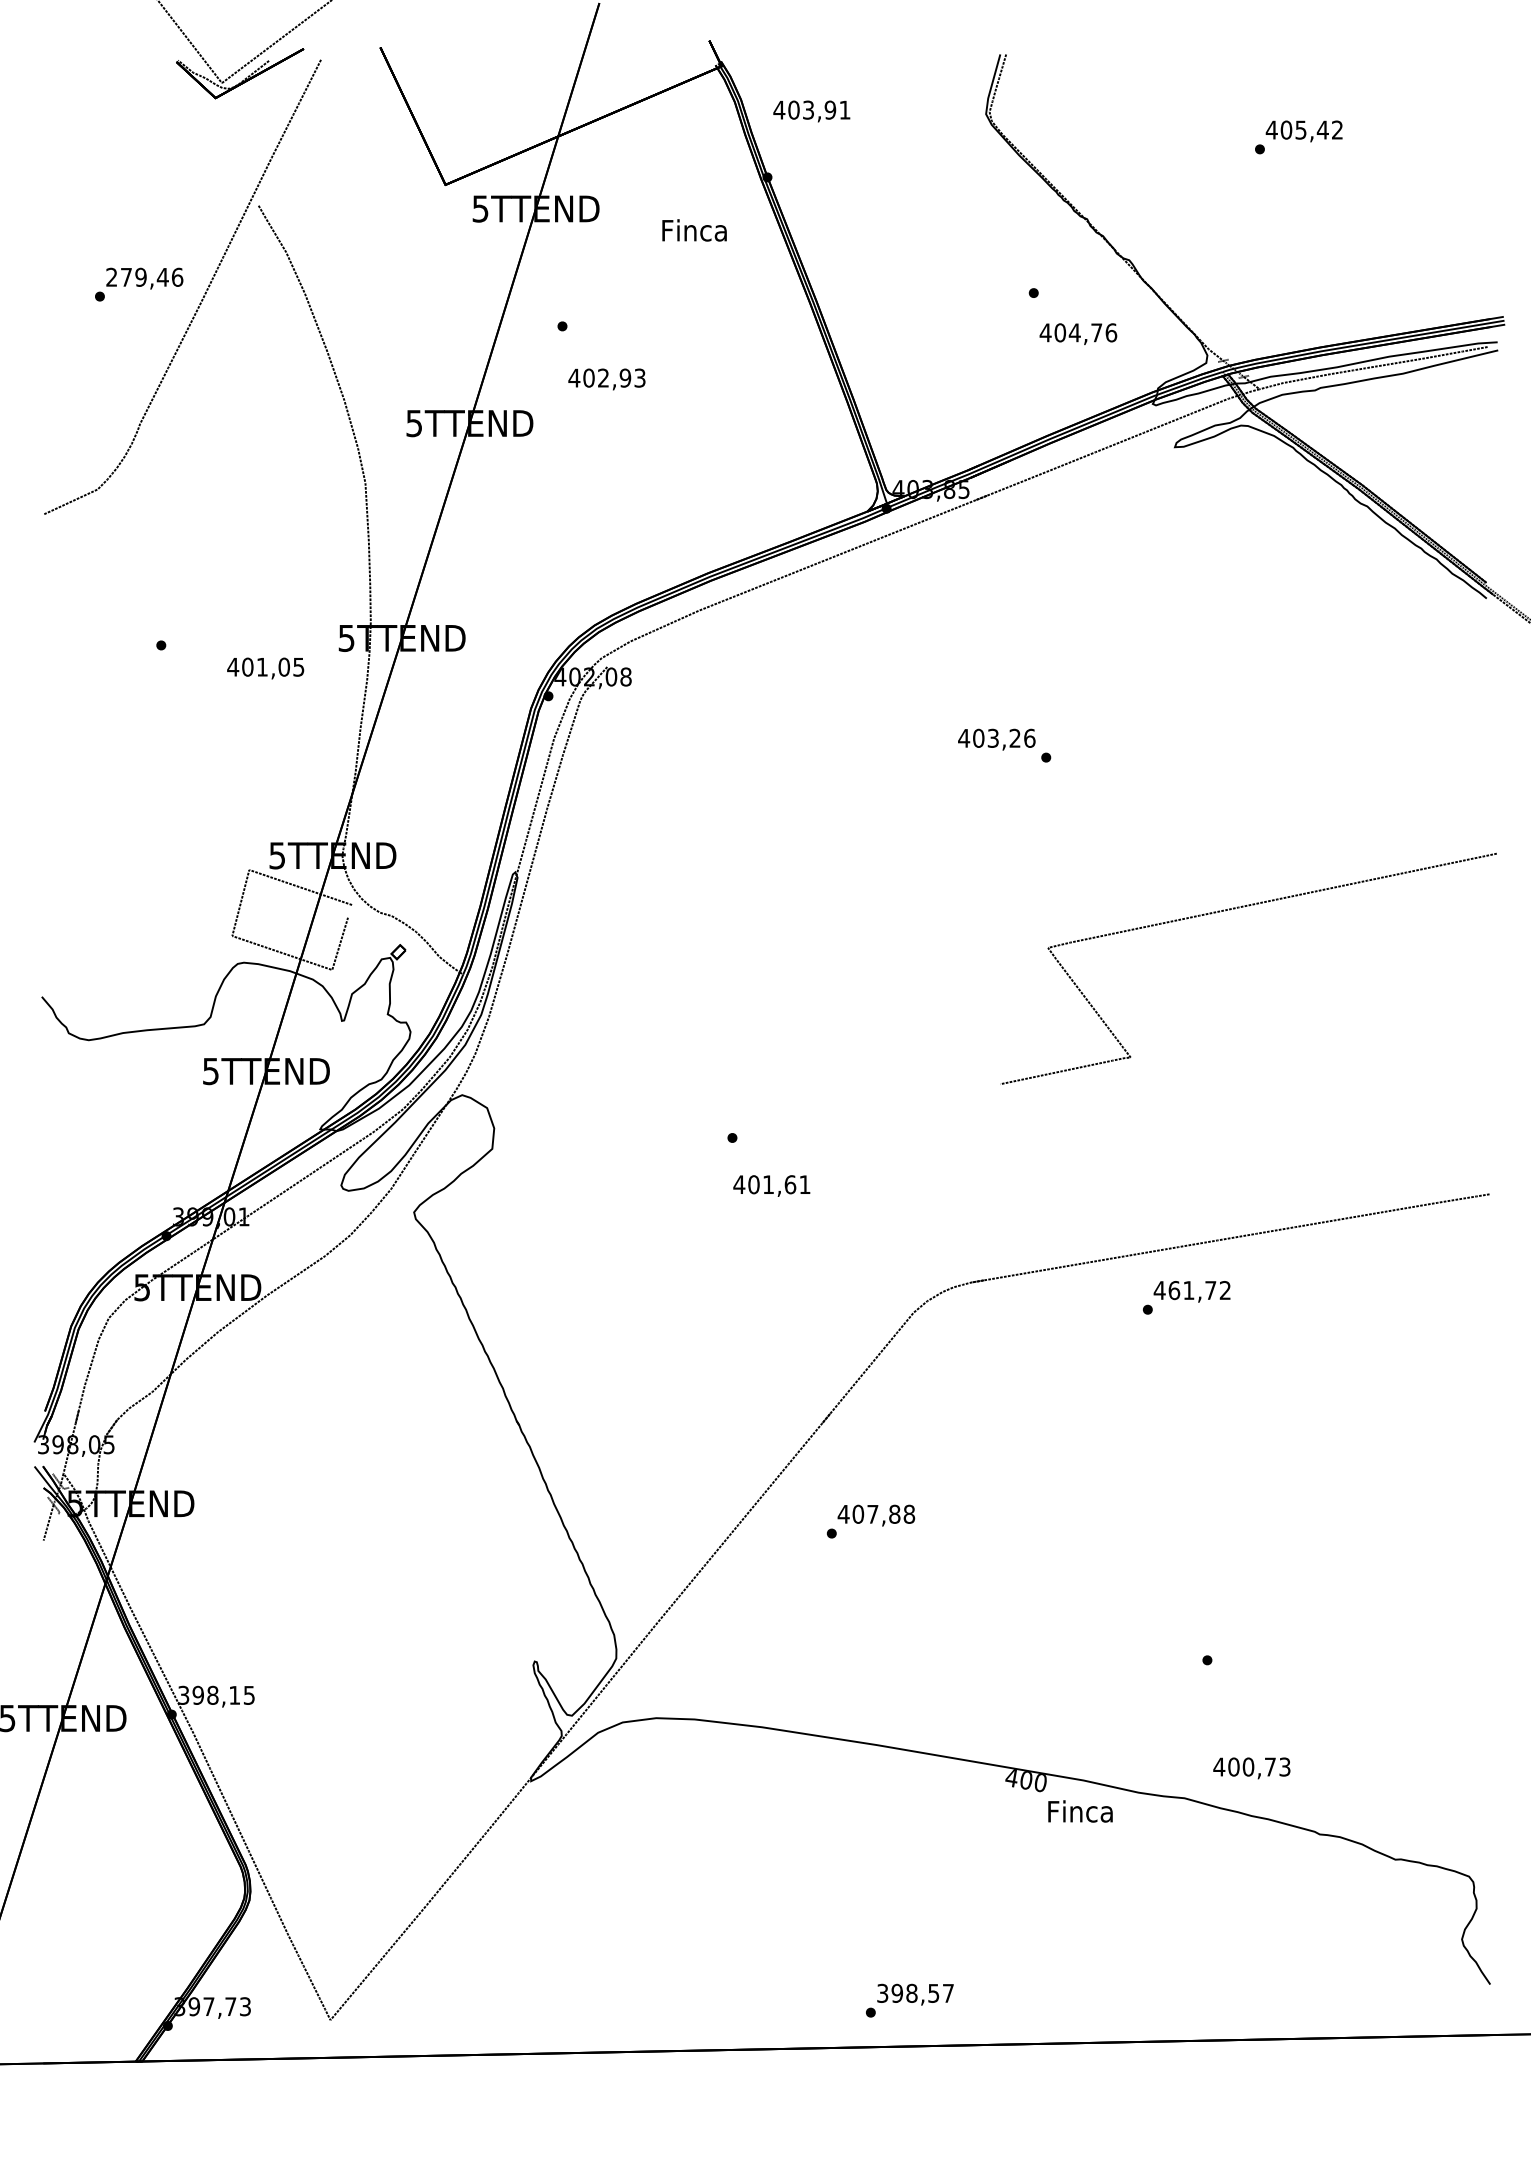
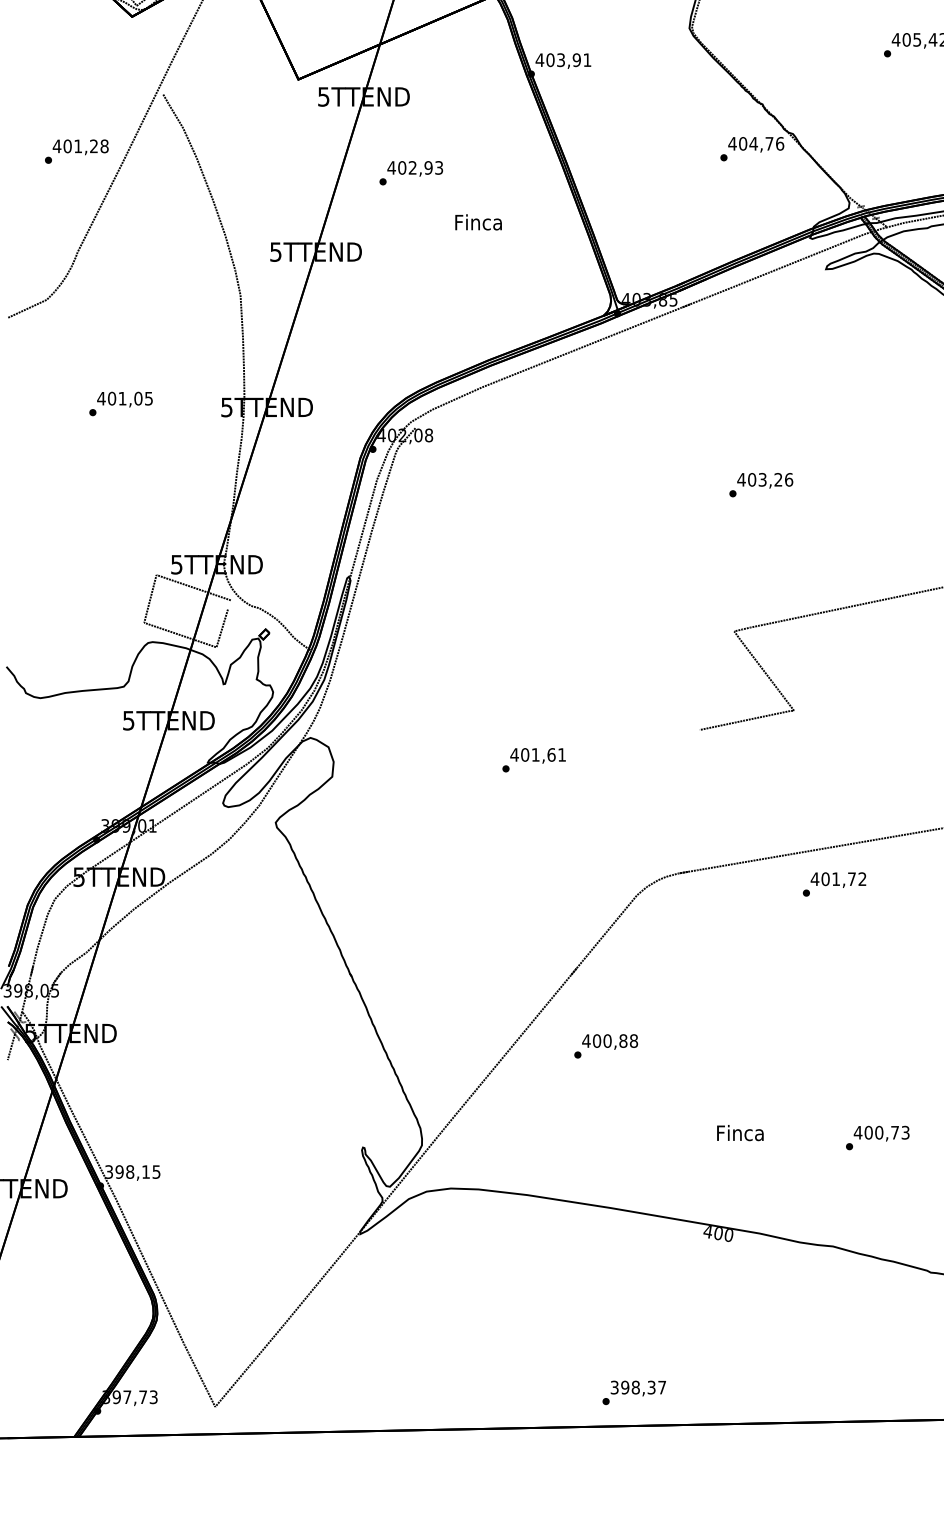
text: (811, 111) -> (563, 61), moved
text: (694, 230) -> (478, 222), moved
text: (144, 276) -> (80, 145), 279,46 -> 401,28
text: (1078, 333) -> (756, 144), moved
text: (606, 379) -> (414, 168), moved
text: (265, 668) -> (124, 399), moved
text: (996, 739) -> (764, 480), moved
text: (771, 1185) -> (537, 755), moved
text: (1174, 1290) -> (825, 879), 461,72 -> 401,72
text: (872, 1513) -> (607, 1040), 407,88 -> 400,88
text: (1251, 1768) -> (881, 1133), moved
text: (1080, 1811) -> (740, 1133), moved
text: (933, 1992) -> (651, 1386), 398,57 -> 398,37

